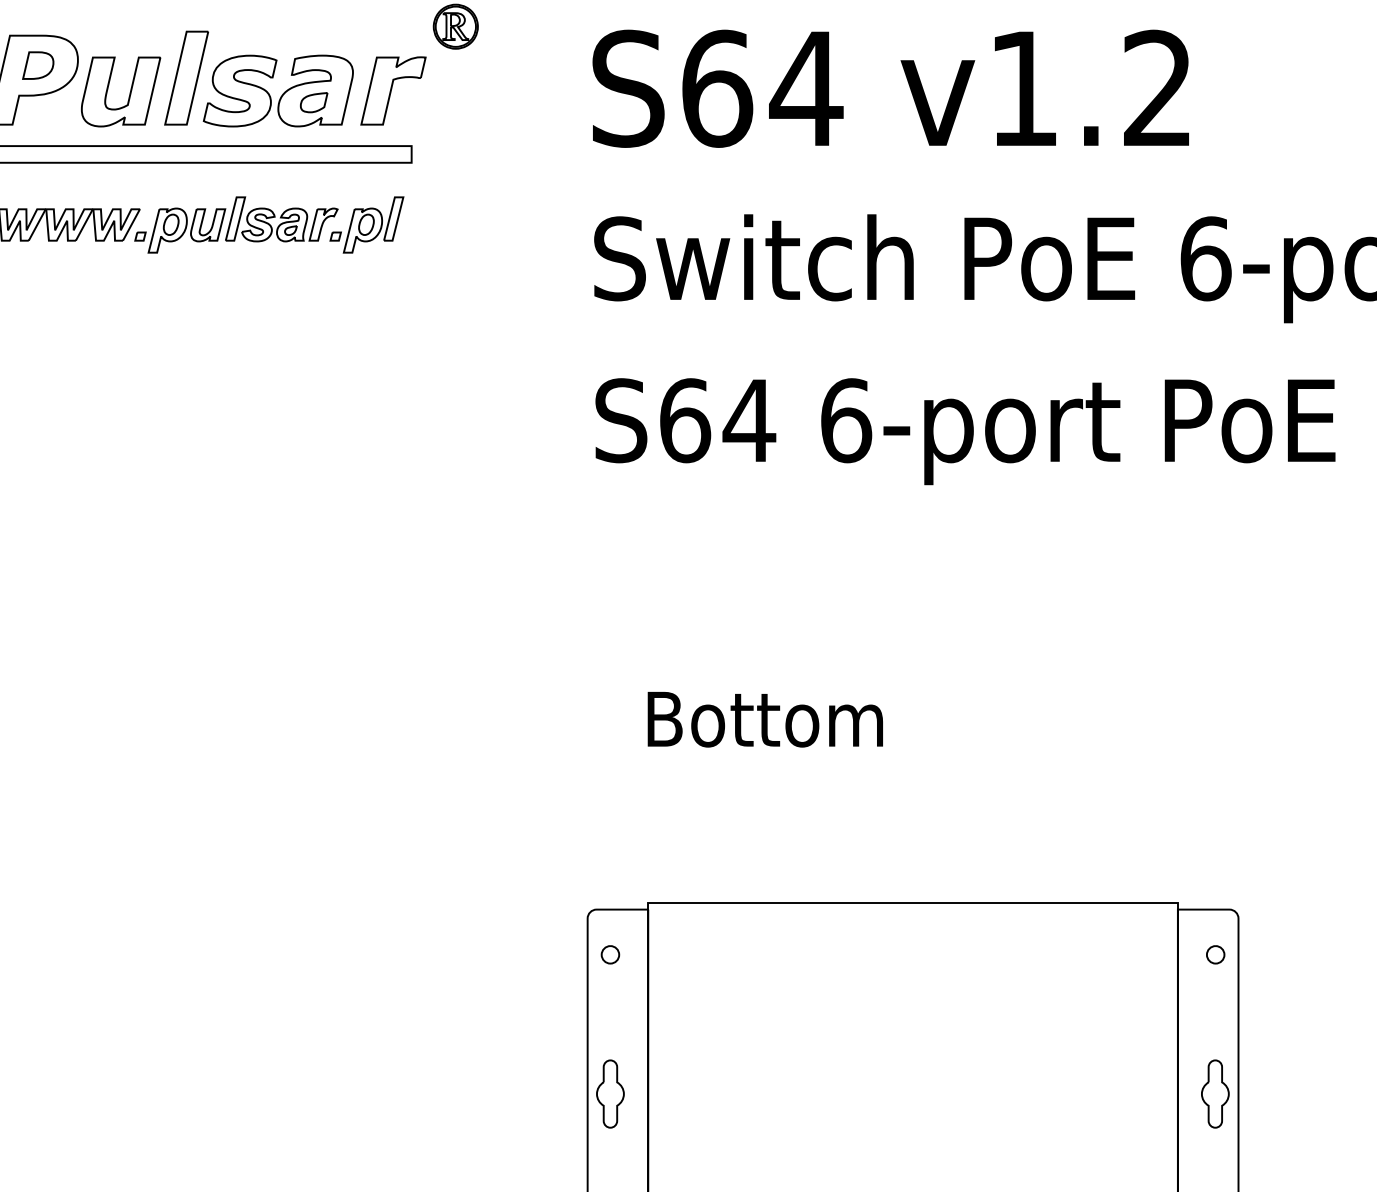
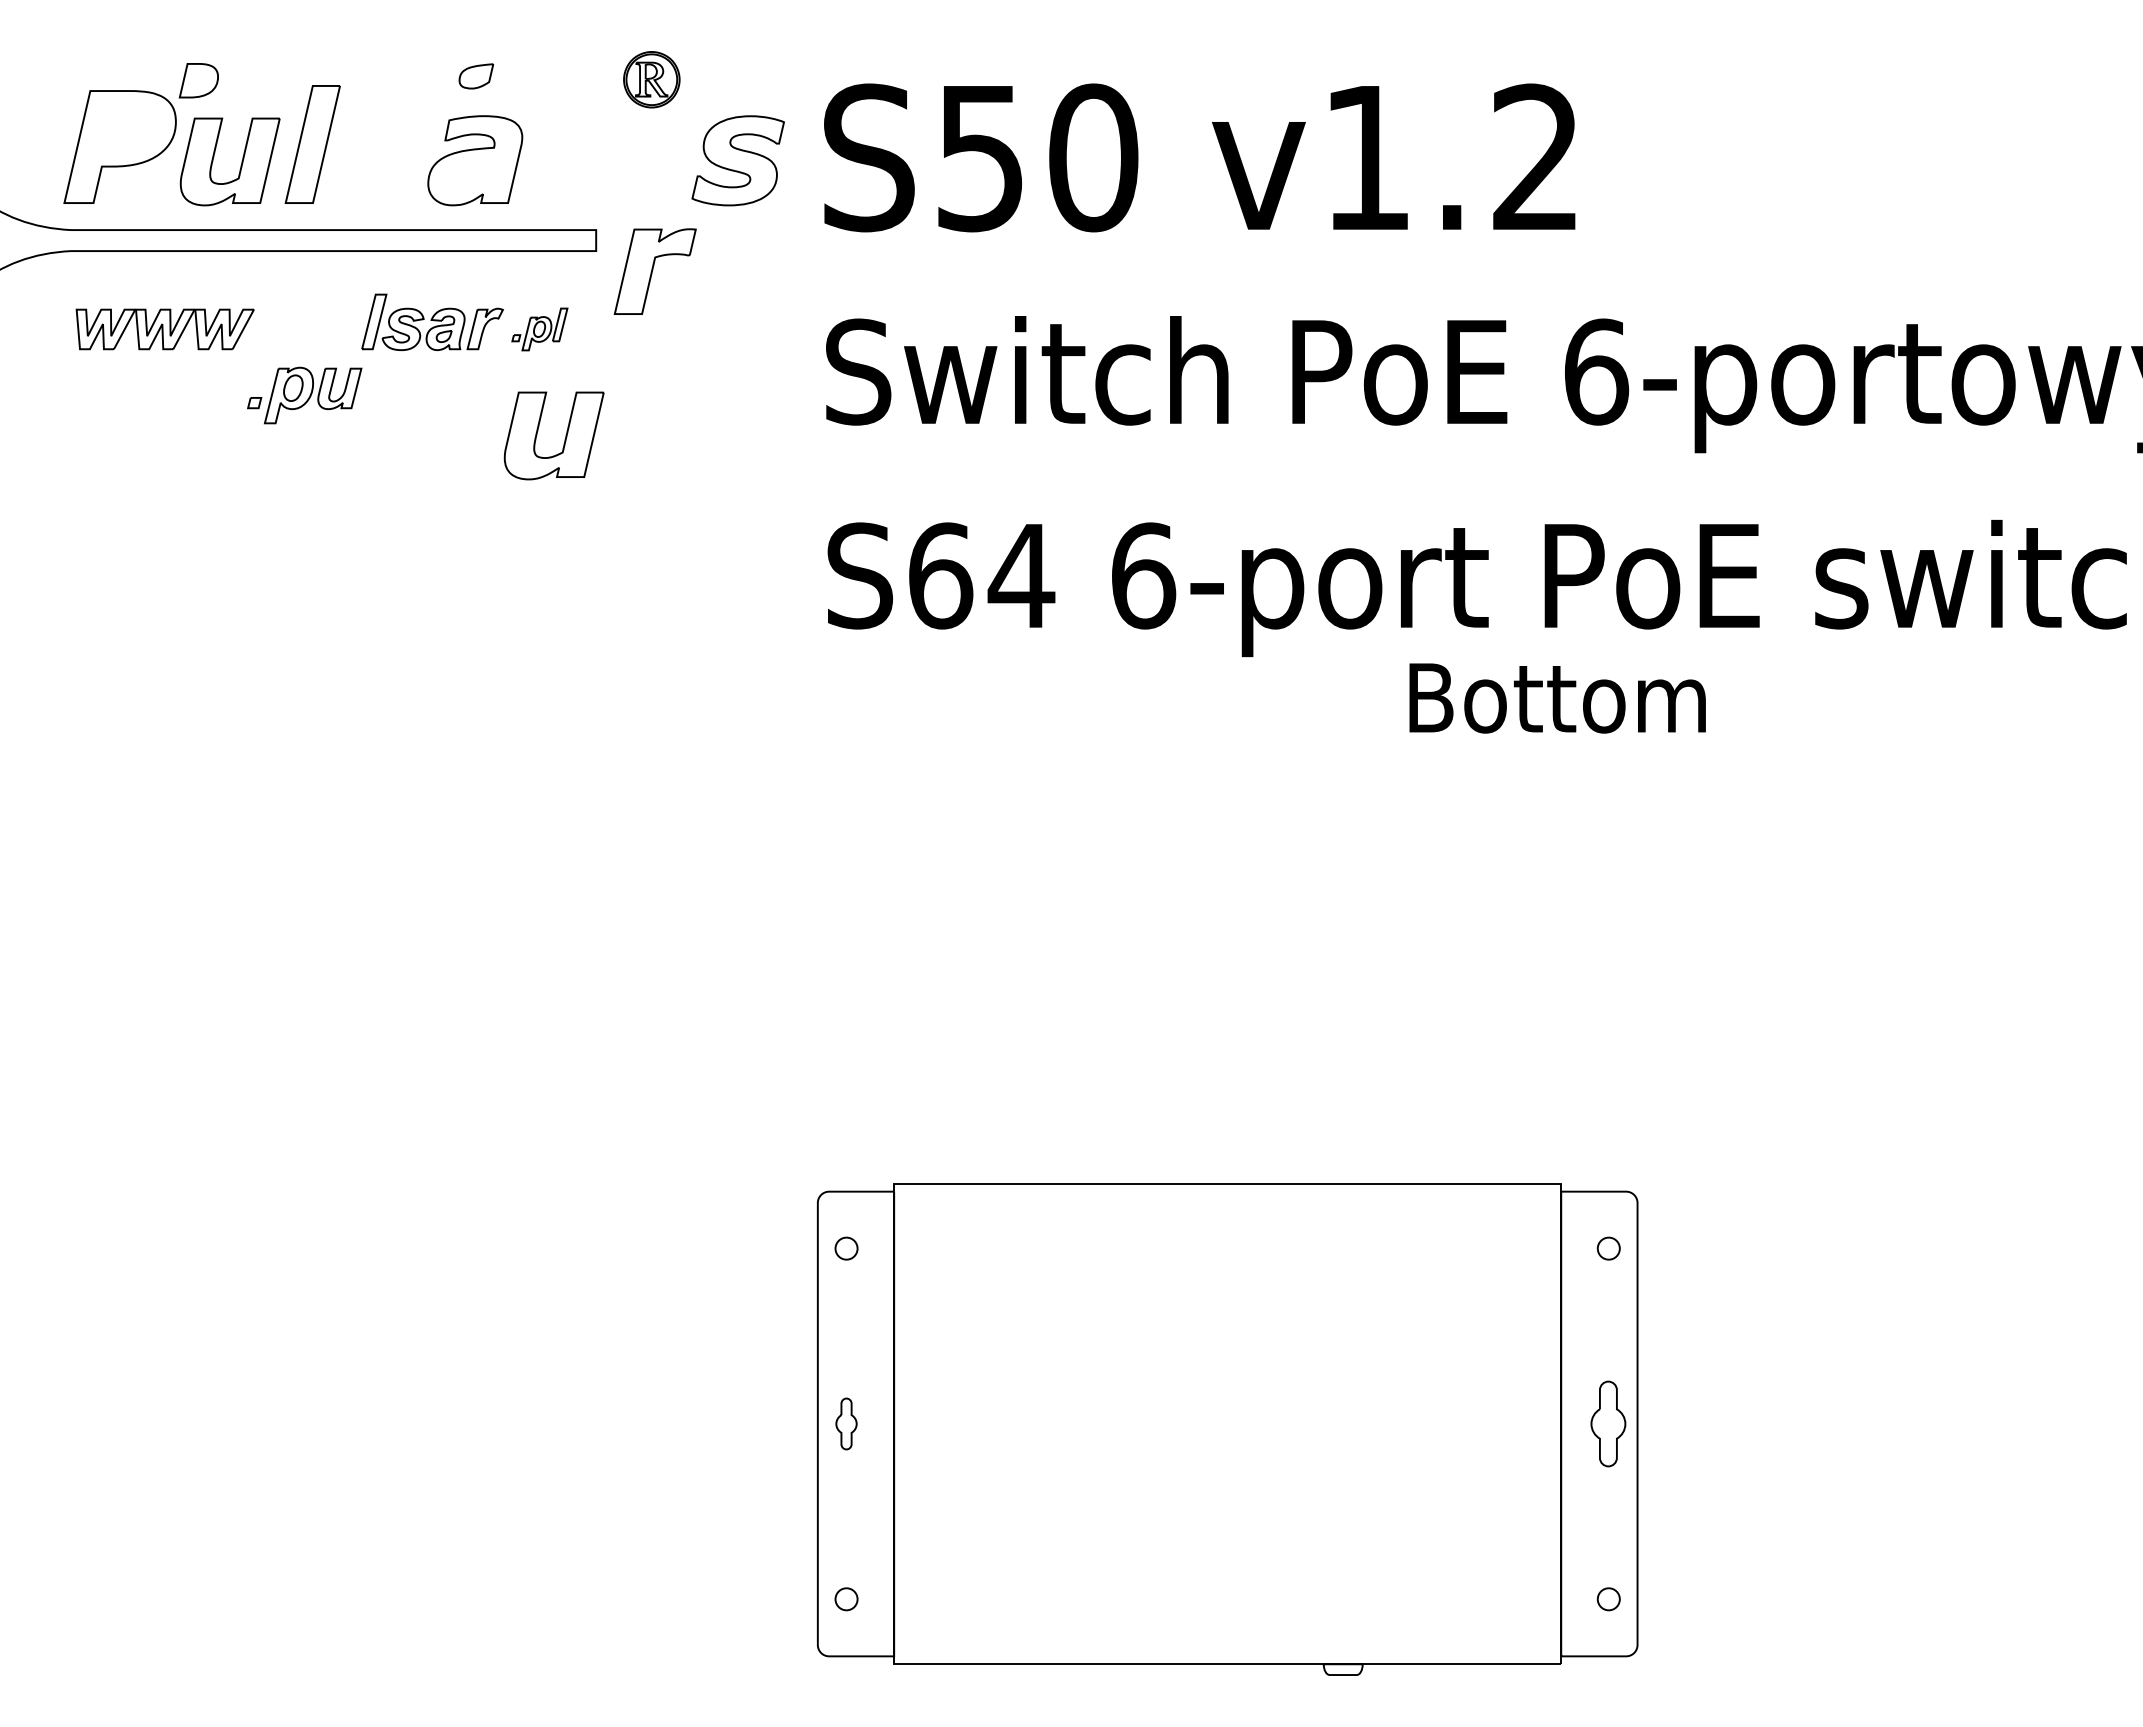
part: (37, 65) -> (198, 80), moved
text: (762, 88) -> (1038, 157), S64 -> S50
part: (239, 90) -> (737, 160), moved
part: (392, 90) -> (654, 271), moved
part: (314, 102) -> (476, 76), moved
part: (366, 225) -> (539, 329), size x0.6
part: (180, 230) -> (304, 395), moved
part: (386, 312) -> (564, 439), added
text: (765, 719) -> (1557, 698), moved
part: (610, 1093) -> (846, 1423), size x0.6

